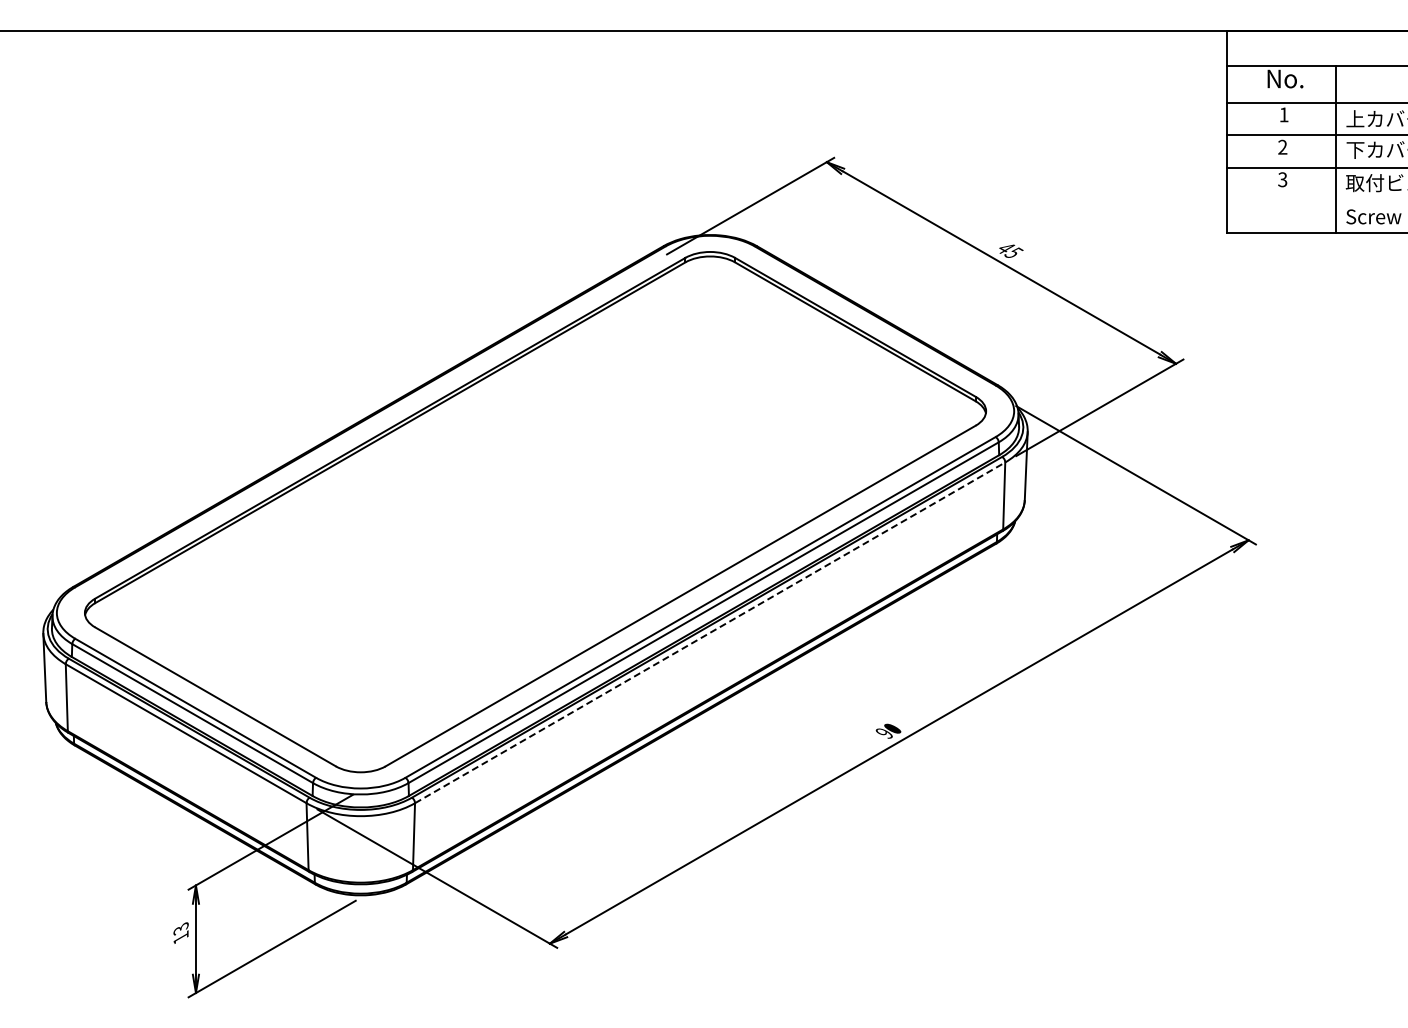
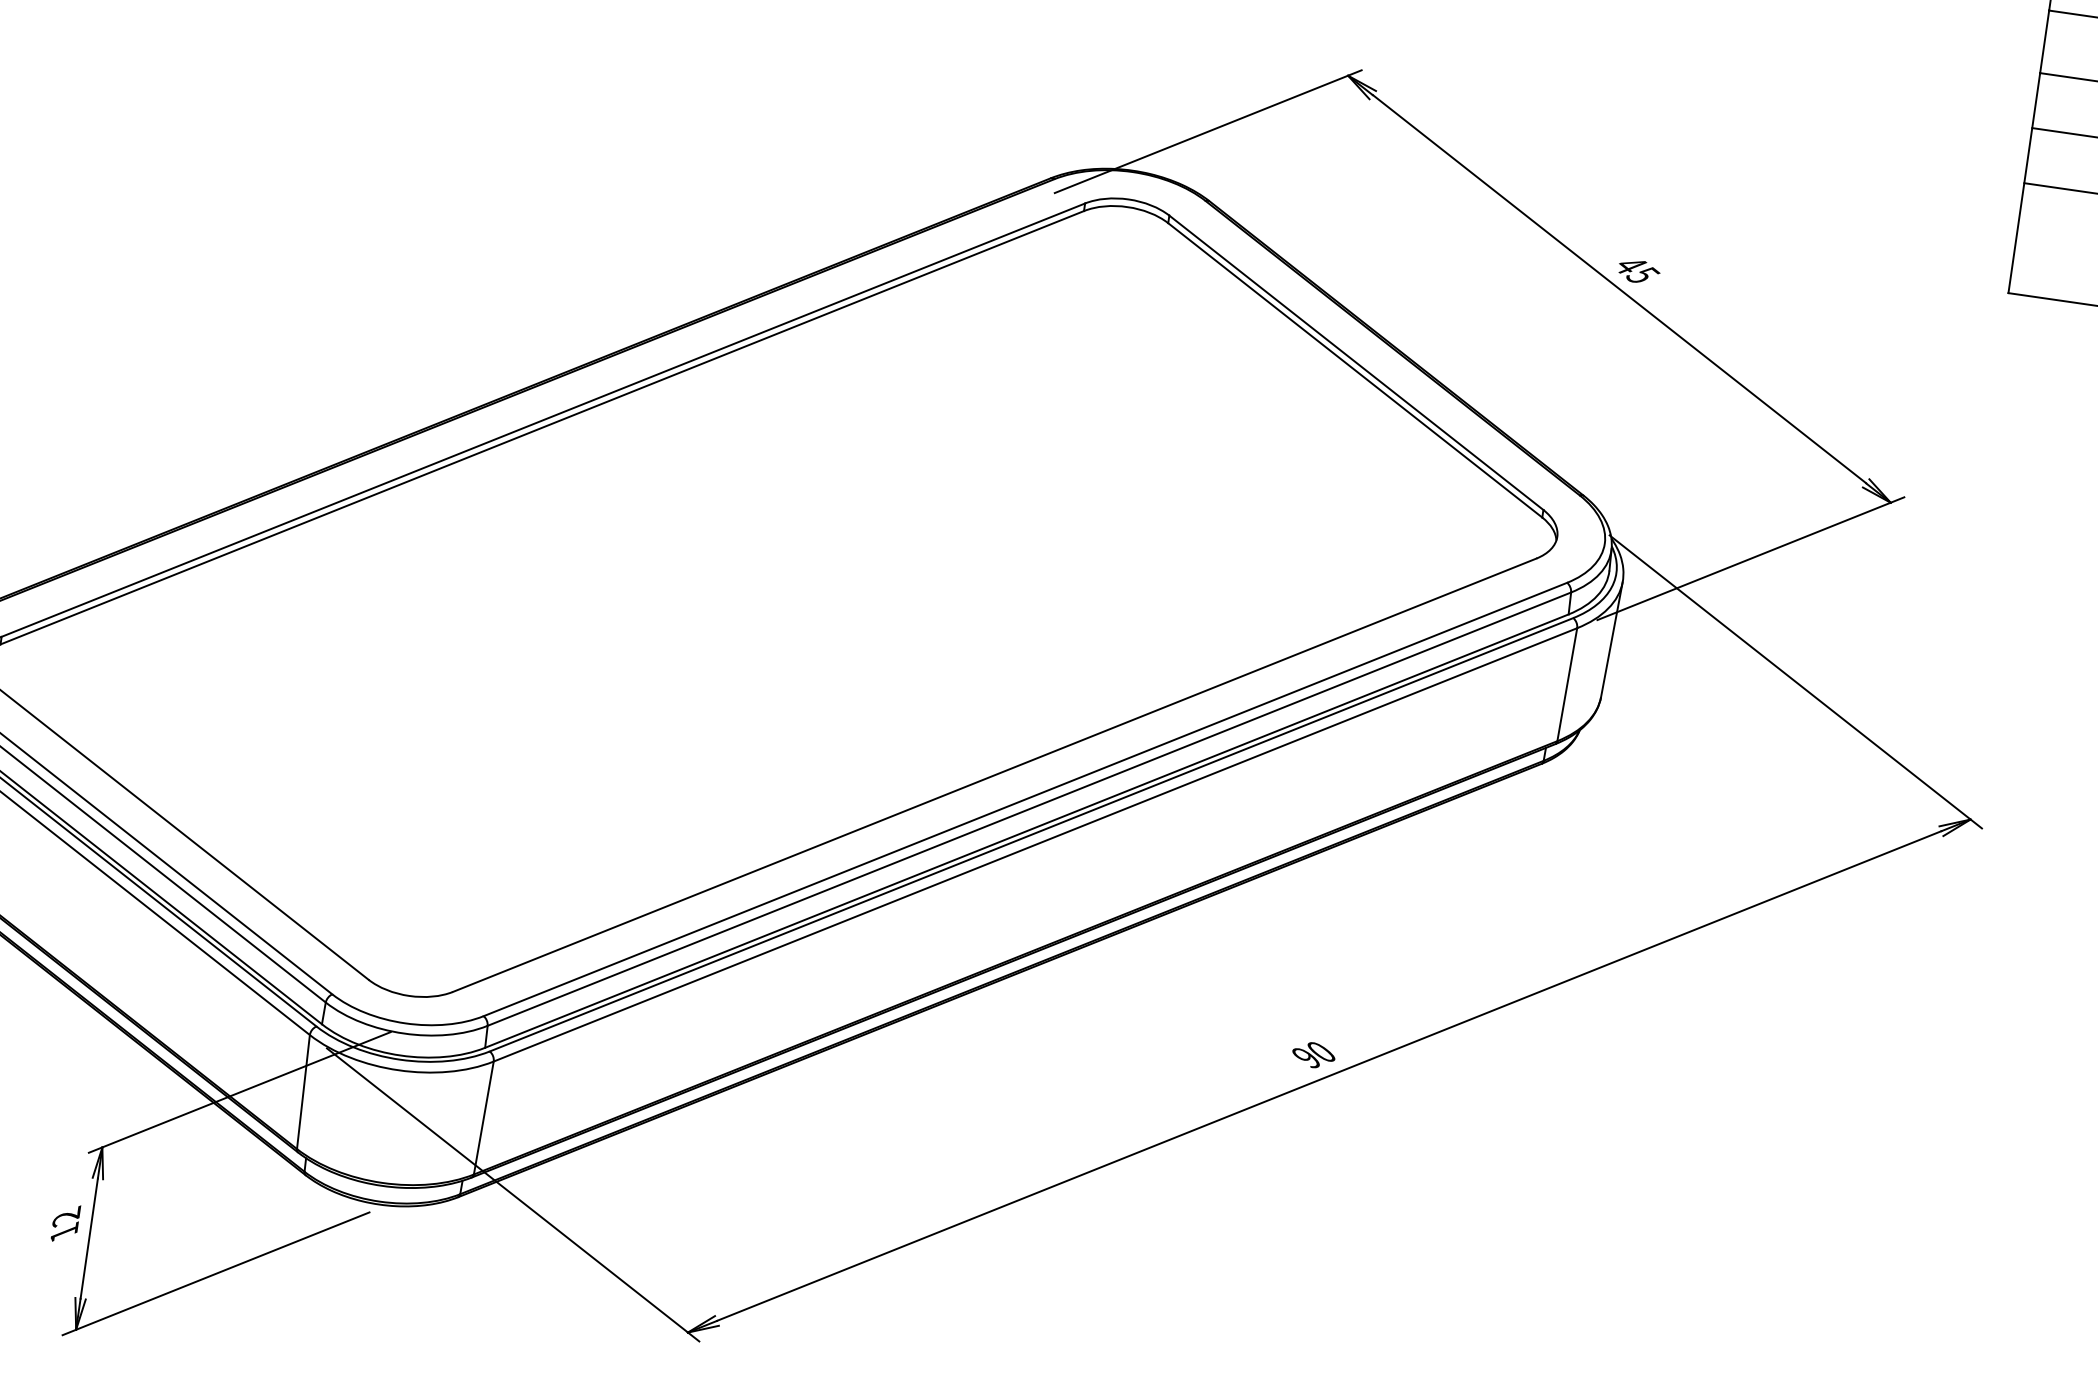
line: (710, 632) -> (1036, 844), dashed -> solid
text: (181, 927) -> (67, 1215), 13 -> 12

